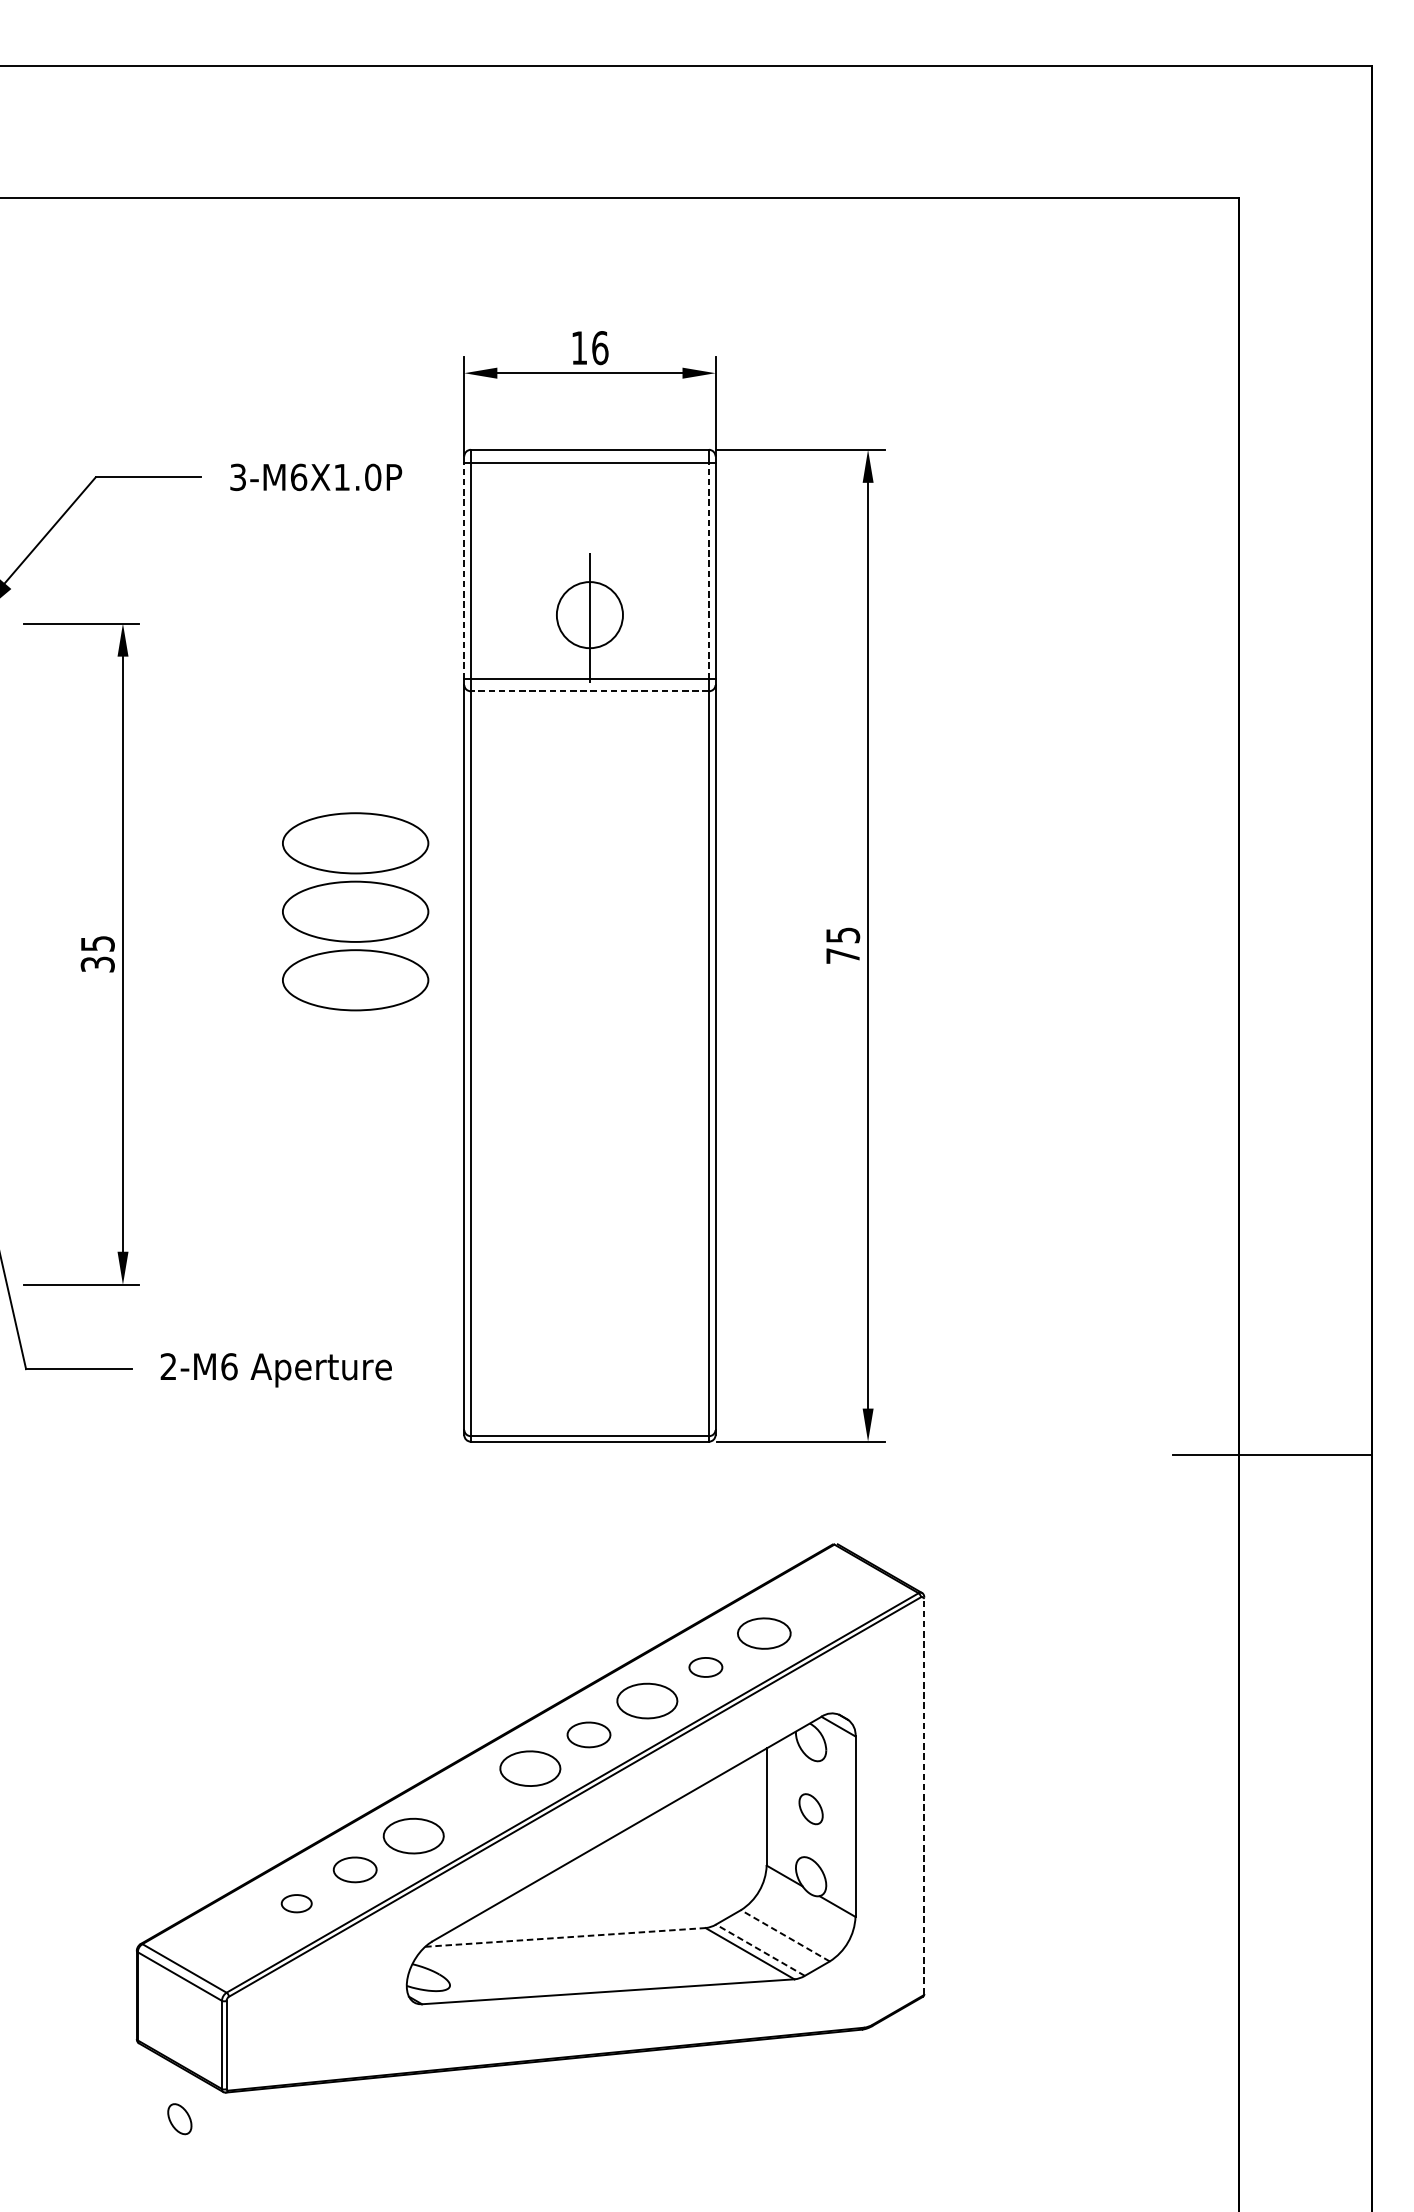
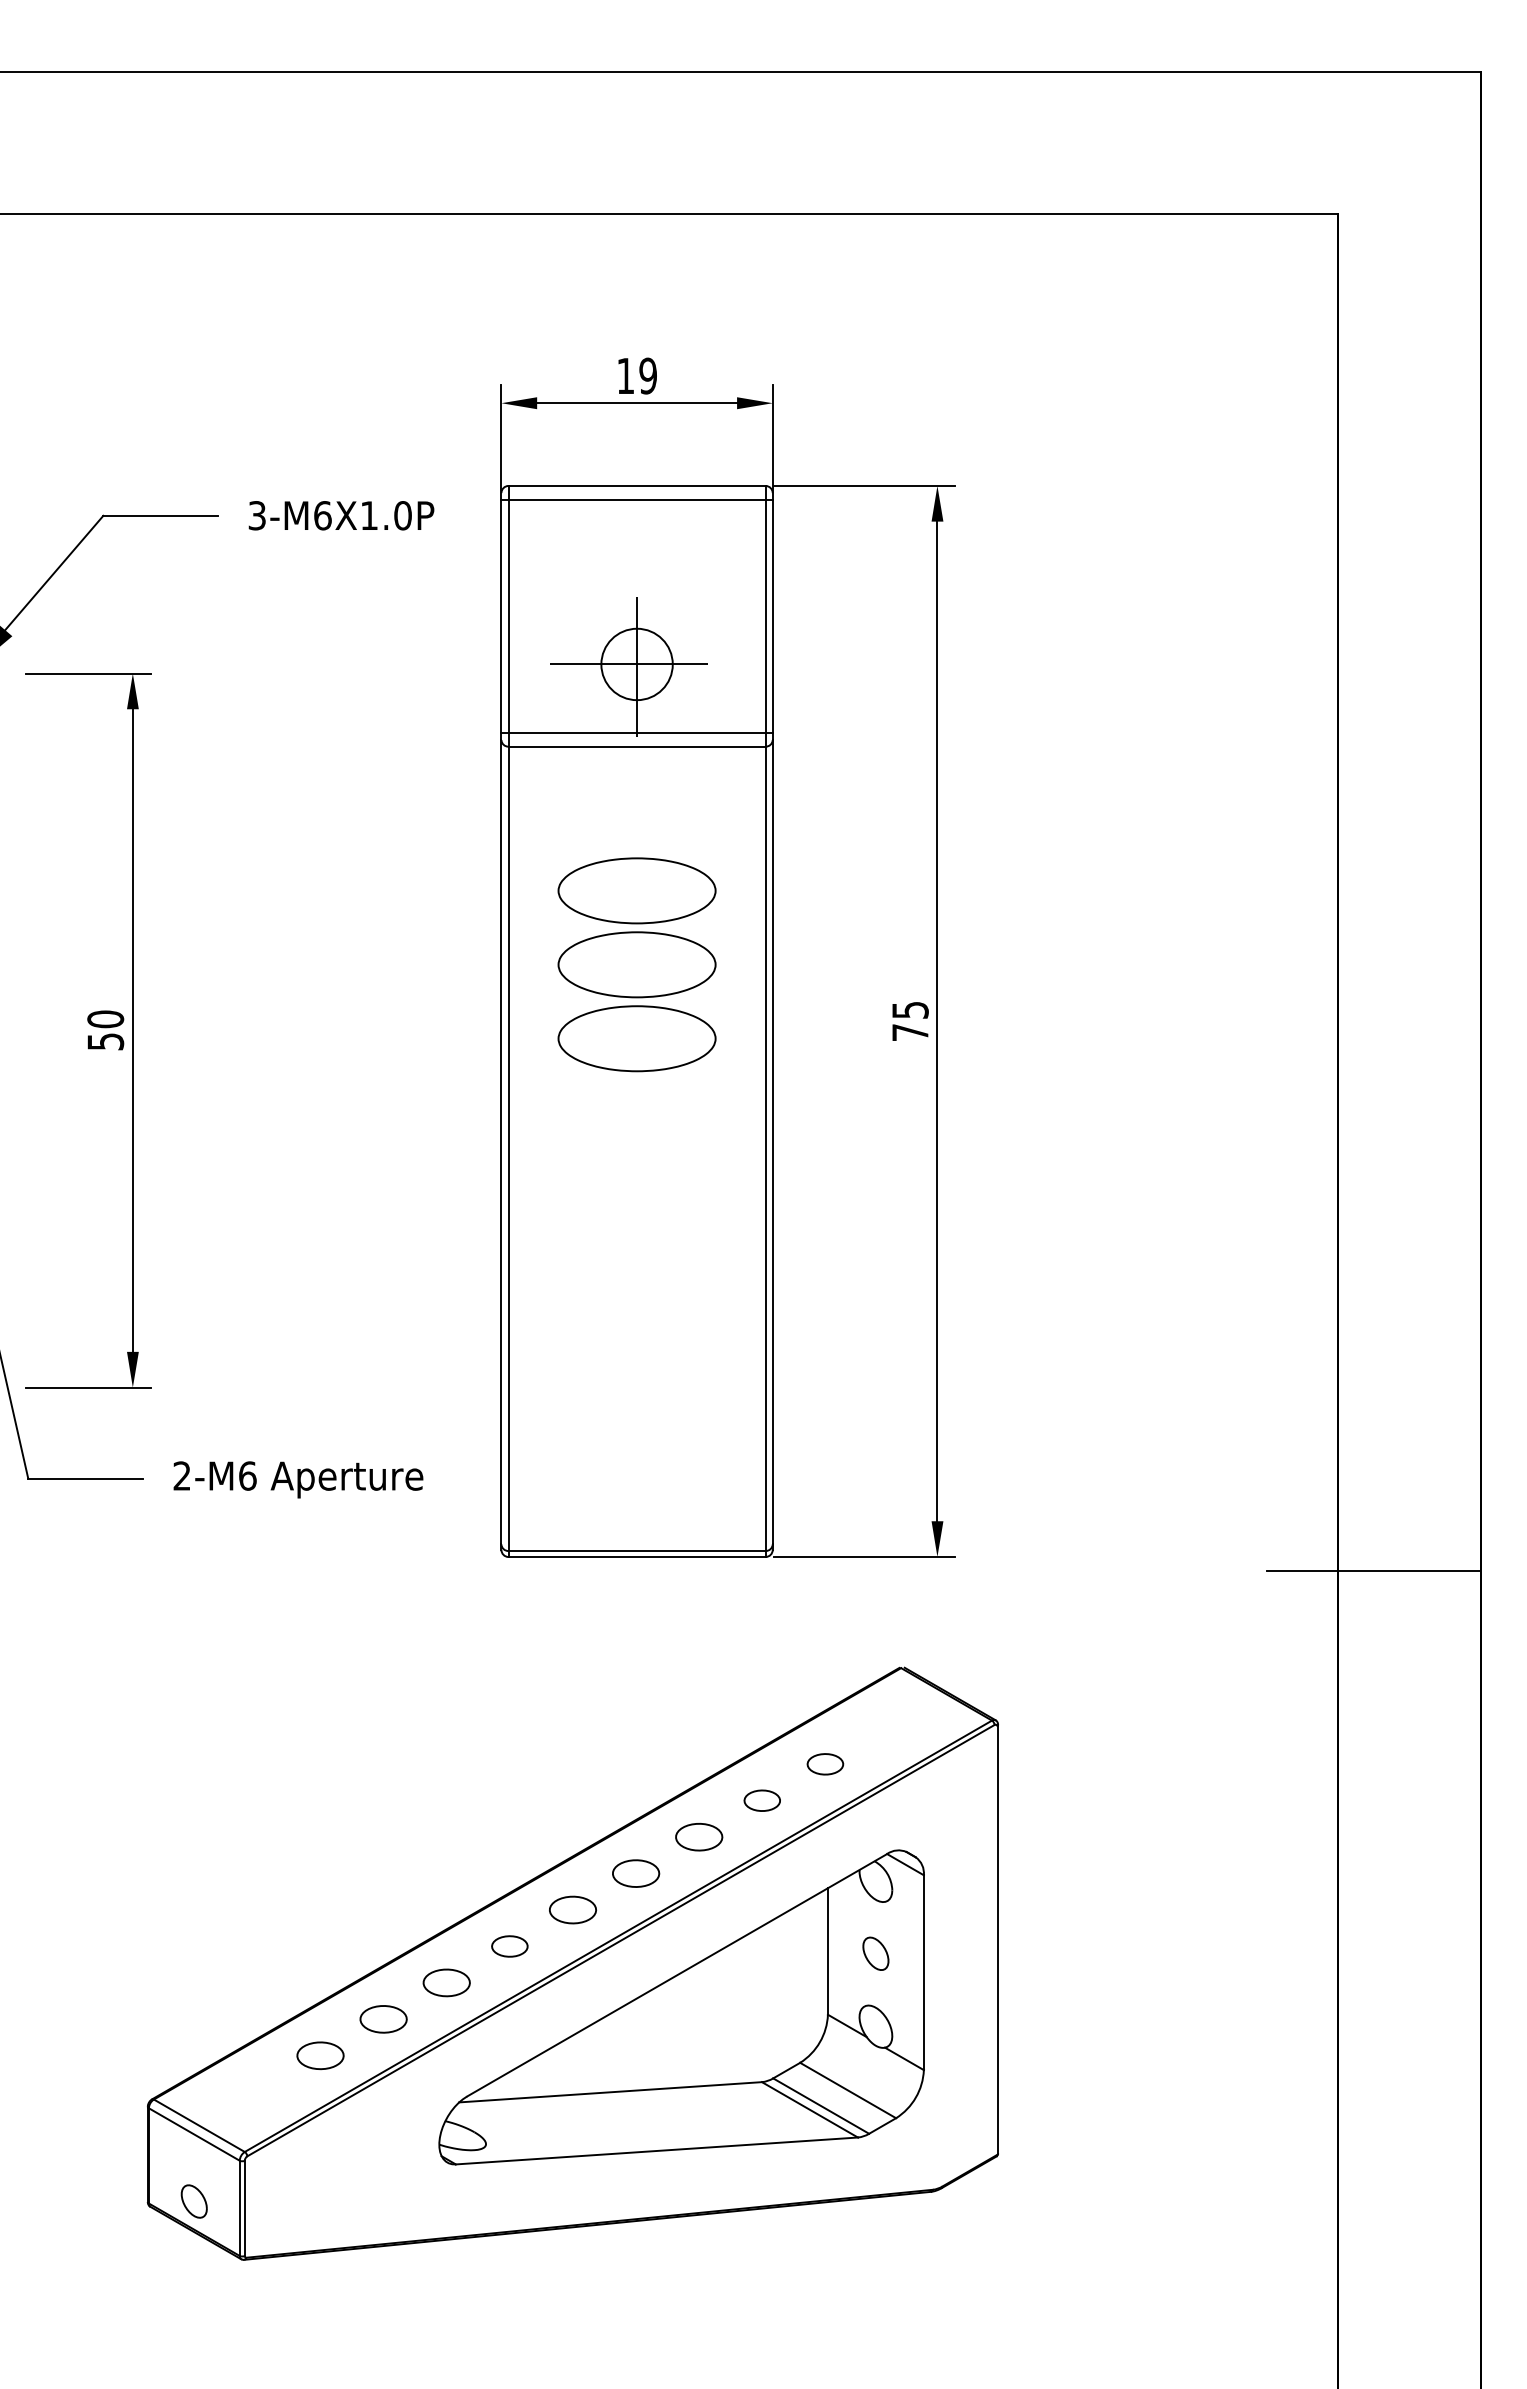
text: (600, 347) -> (648, 375), 16 -> 19
line: (464, 570) -> (501, 616), dashed -> solid
line: (708, 570) -> (765, 616), dashed -> solid
line: (581, 615) -> (628, 664), added
line: (590, 691) -> (637, 746), dashed -> solid
part: (355, 911) -> (636, 964), moved
text: (97, 953) -> (105, 1029), 35 -> 50
part: (764, 1633) -> (825, 1764), size x0.62
part: (647, 1701) -> (699, 1837), size x0.71
part: (531, 1768) -> (573, 1909), size x0.71
line: (924, 1795) -> (998, 1938), dashed -> solid
part: (471, 1802) -> (509, 1946), added
part: (413, 1835) -> (446, 1982), size x0.71
part: (296, 1903) -> (320, 2055), size x1.43
line: (784, 1935) -> (847, 2090), dashed -> solid
line: (565, 1937) -> (610, 2092), dashed -> solid
line: (759, 1949) -> (820, 2105), dashed -> solid
part: (179, 2119) -> (193, 2201), moved

